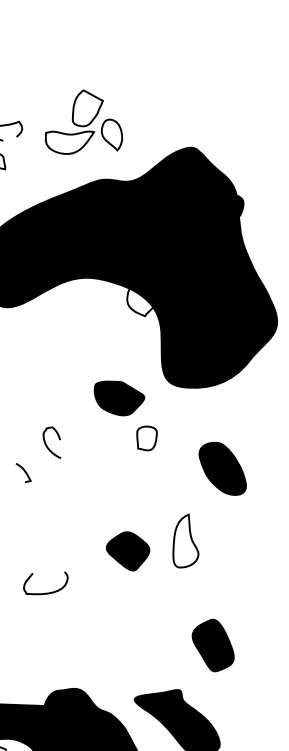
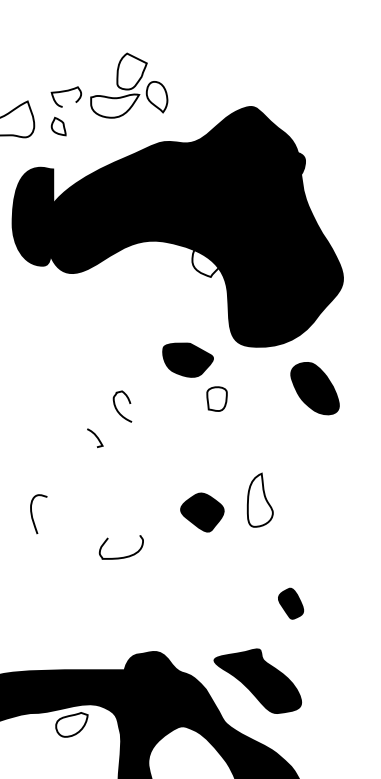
part: (84, 122) -> (129, 85), moved
part: (222, 468) -> (314, 388), moved
part: (212, 645) -> (290, 603), size x0.6

